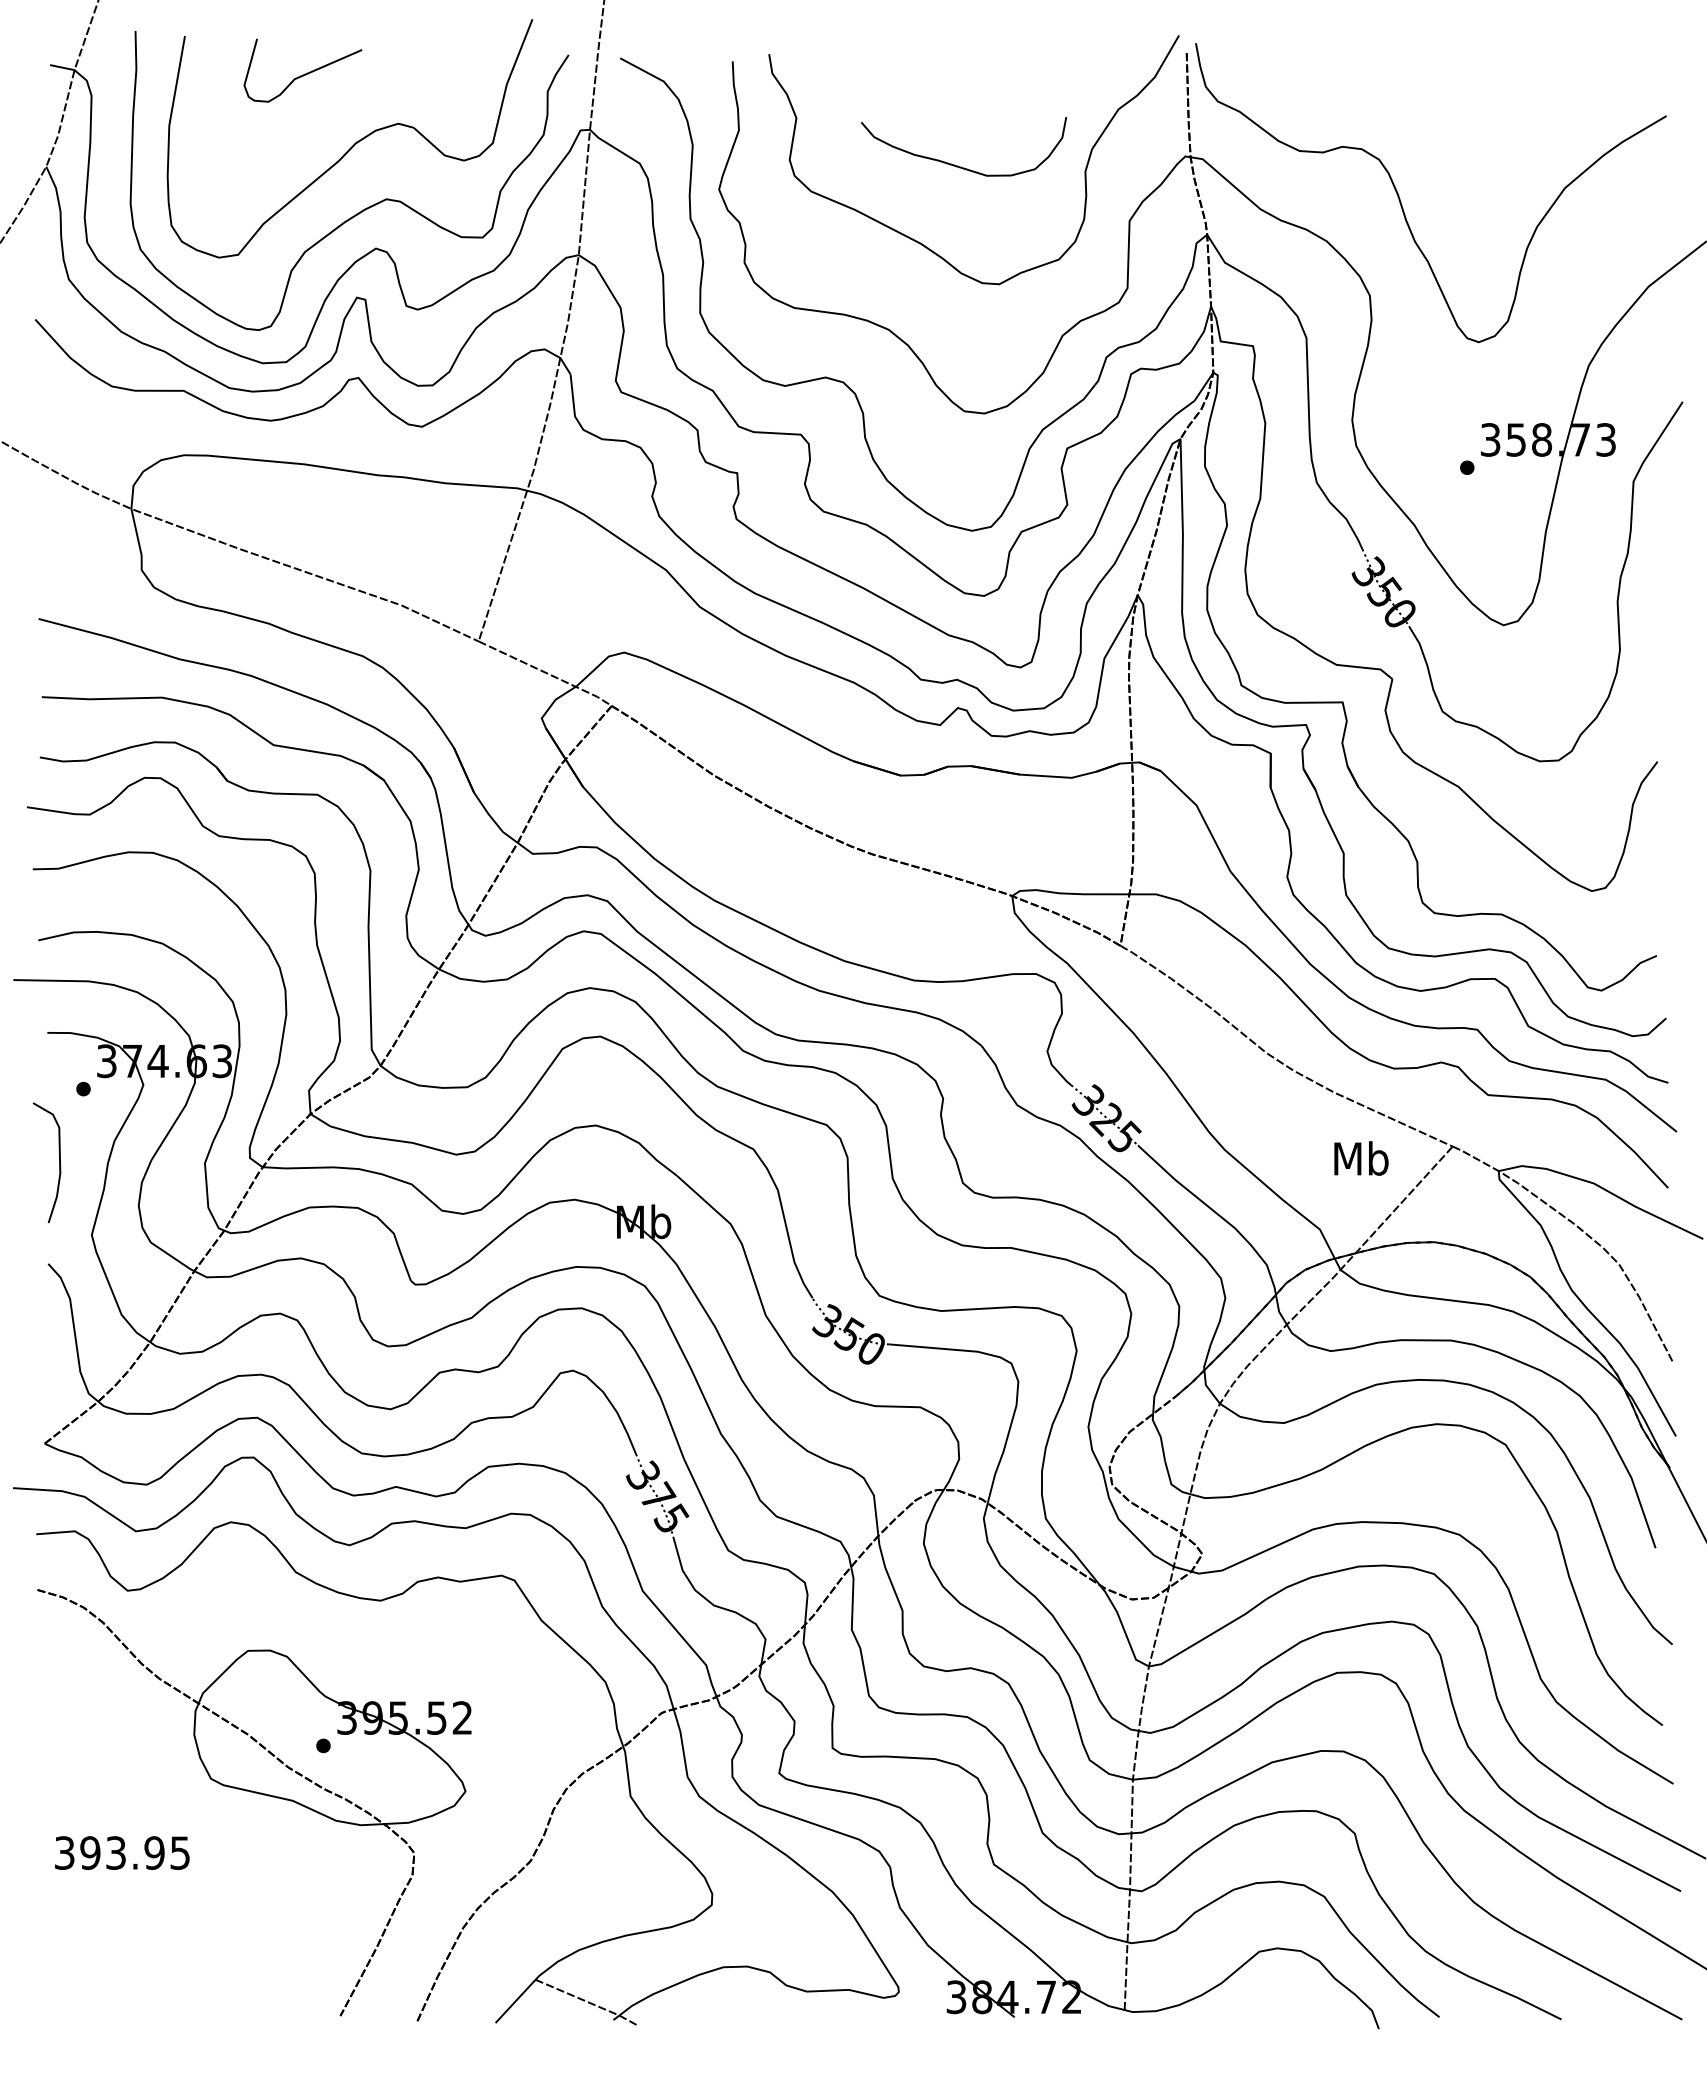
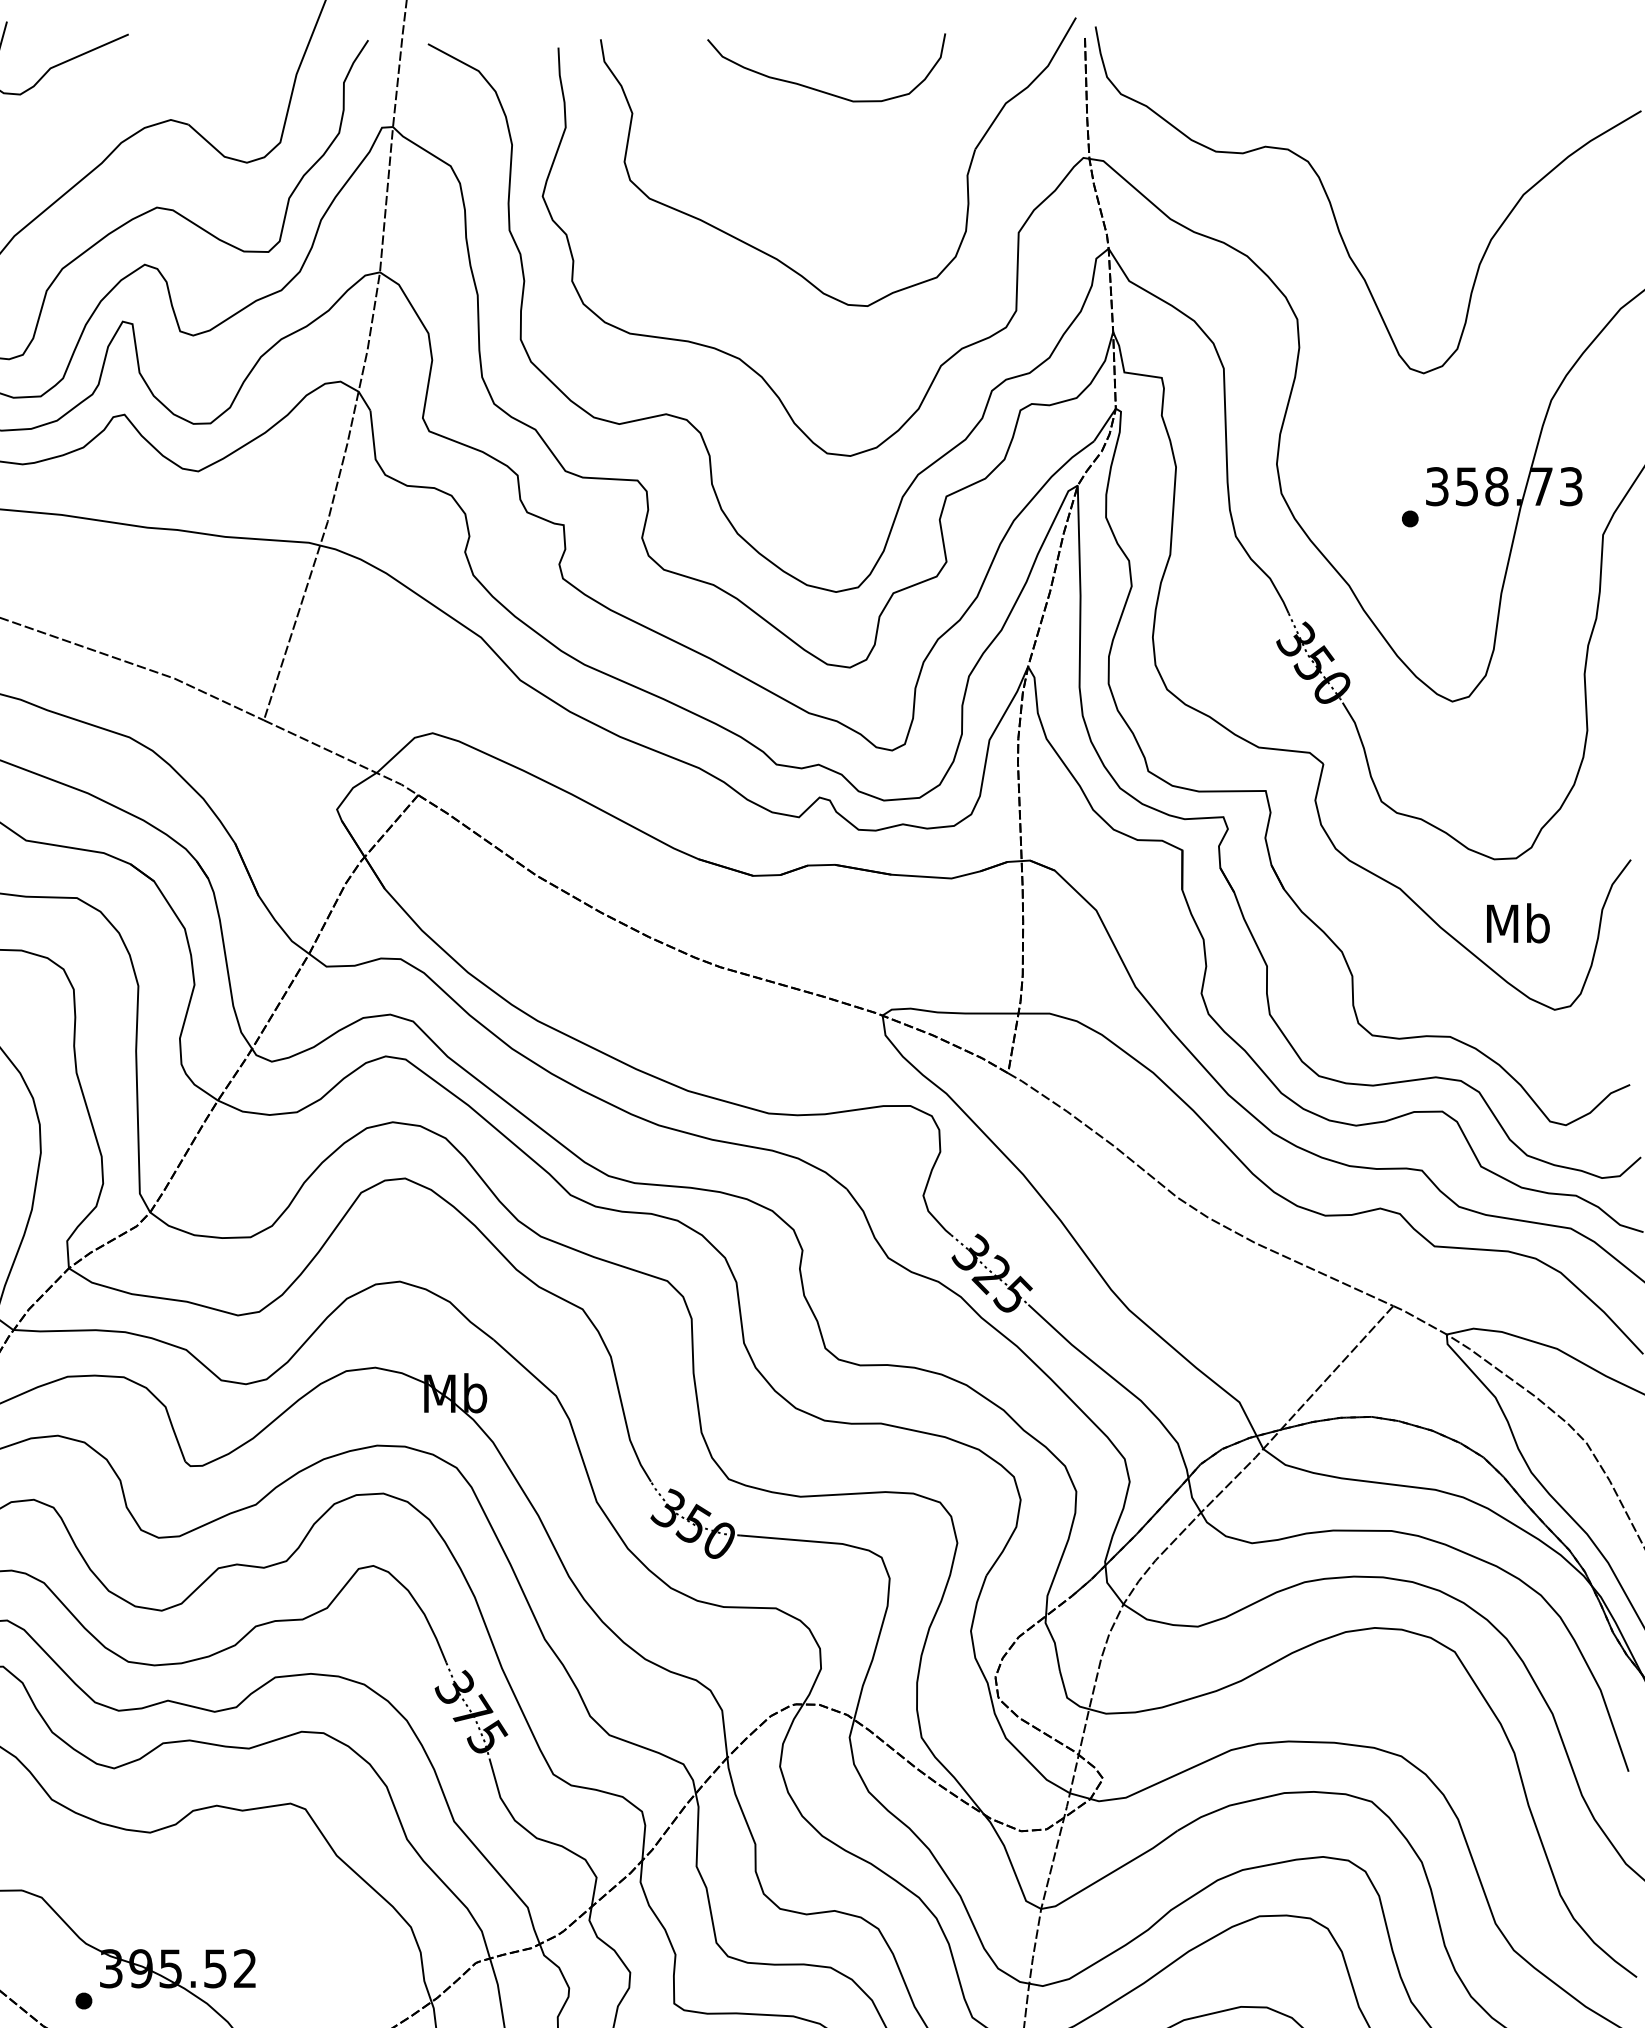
curve: (958, 165) -> (820, 89), moved
text: (1361, 1158) -> (1518, 923), moved

